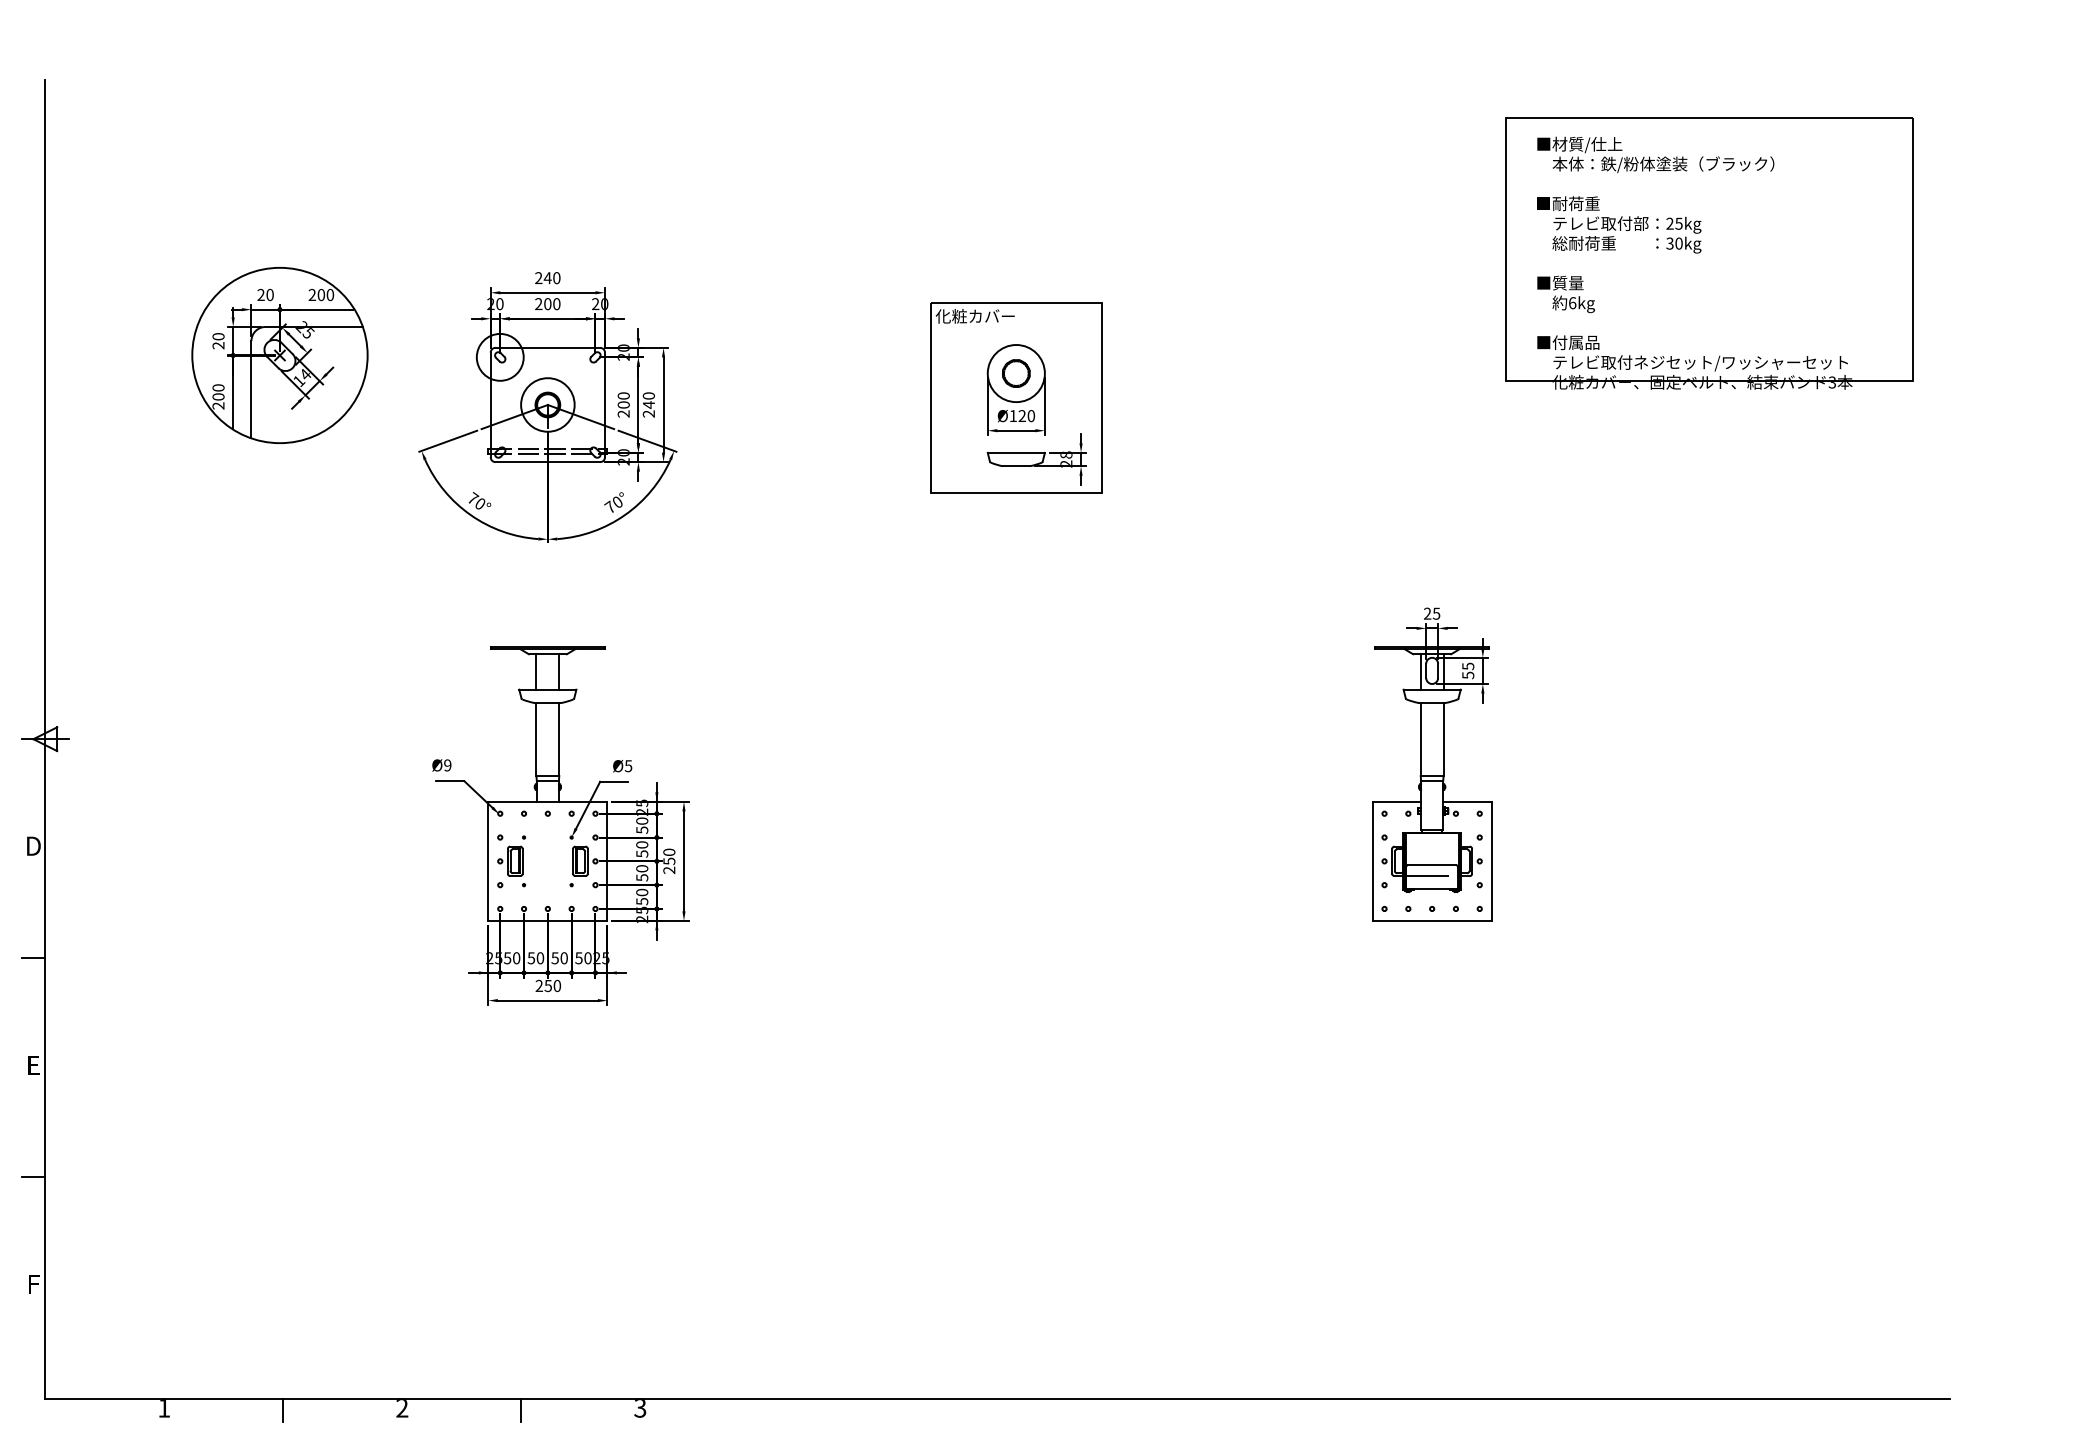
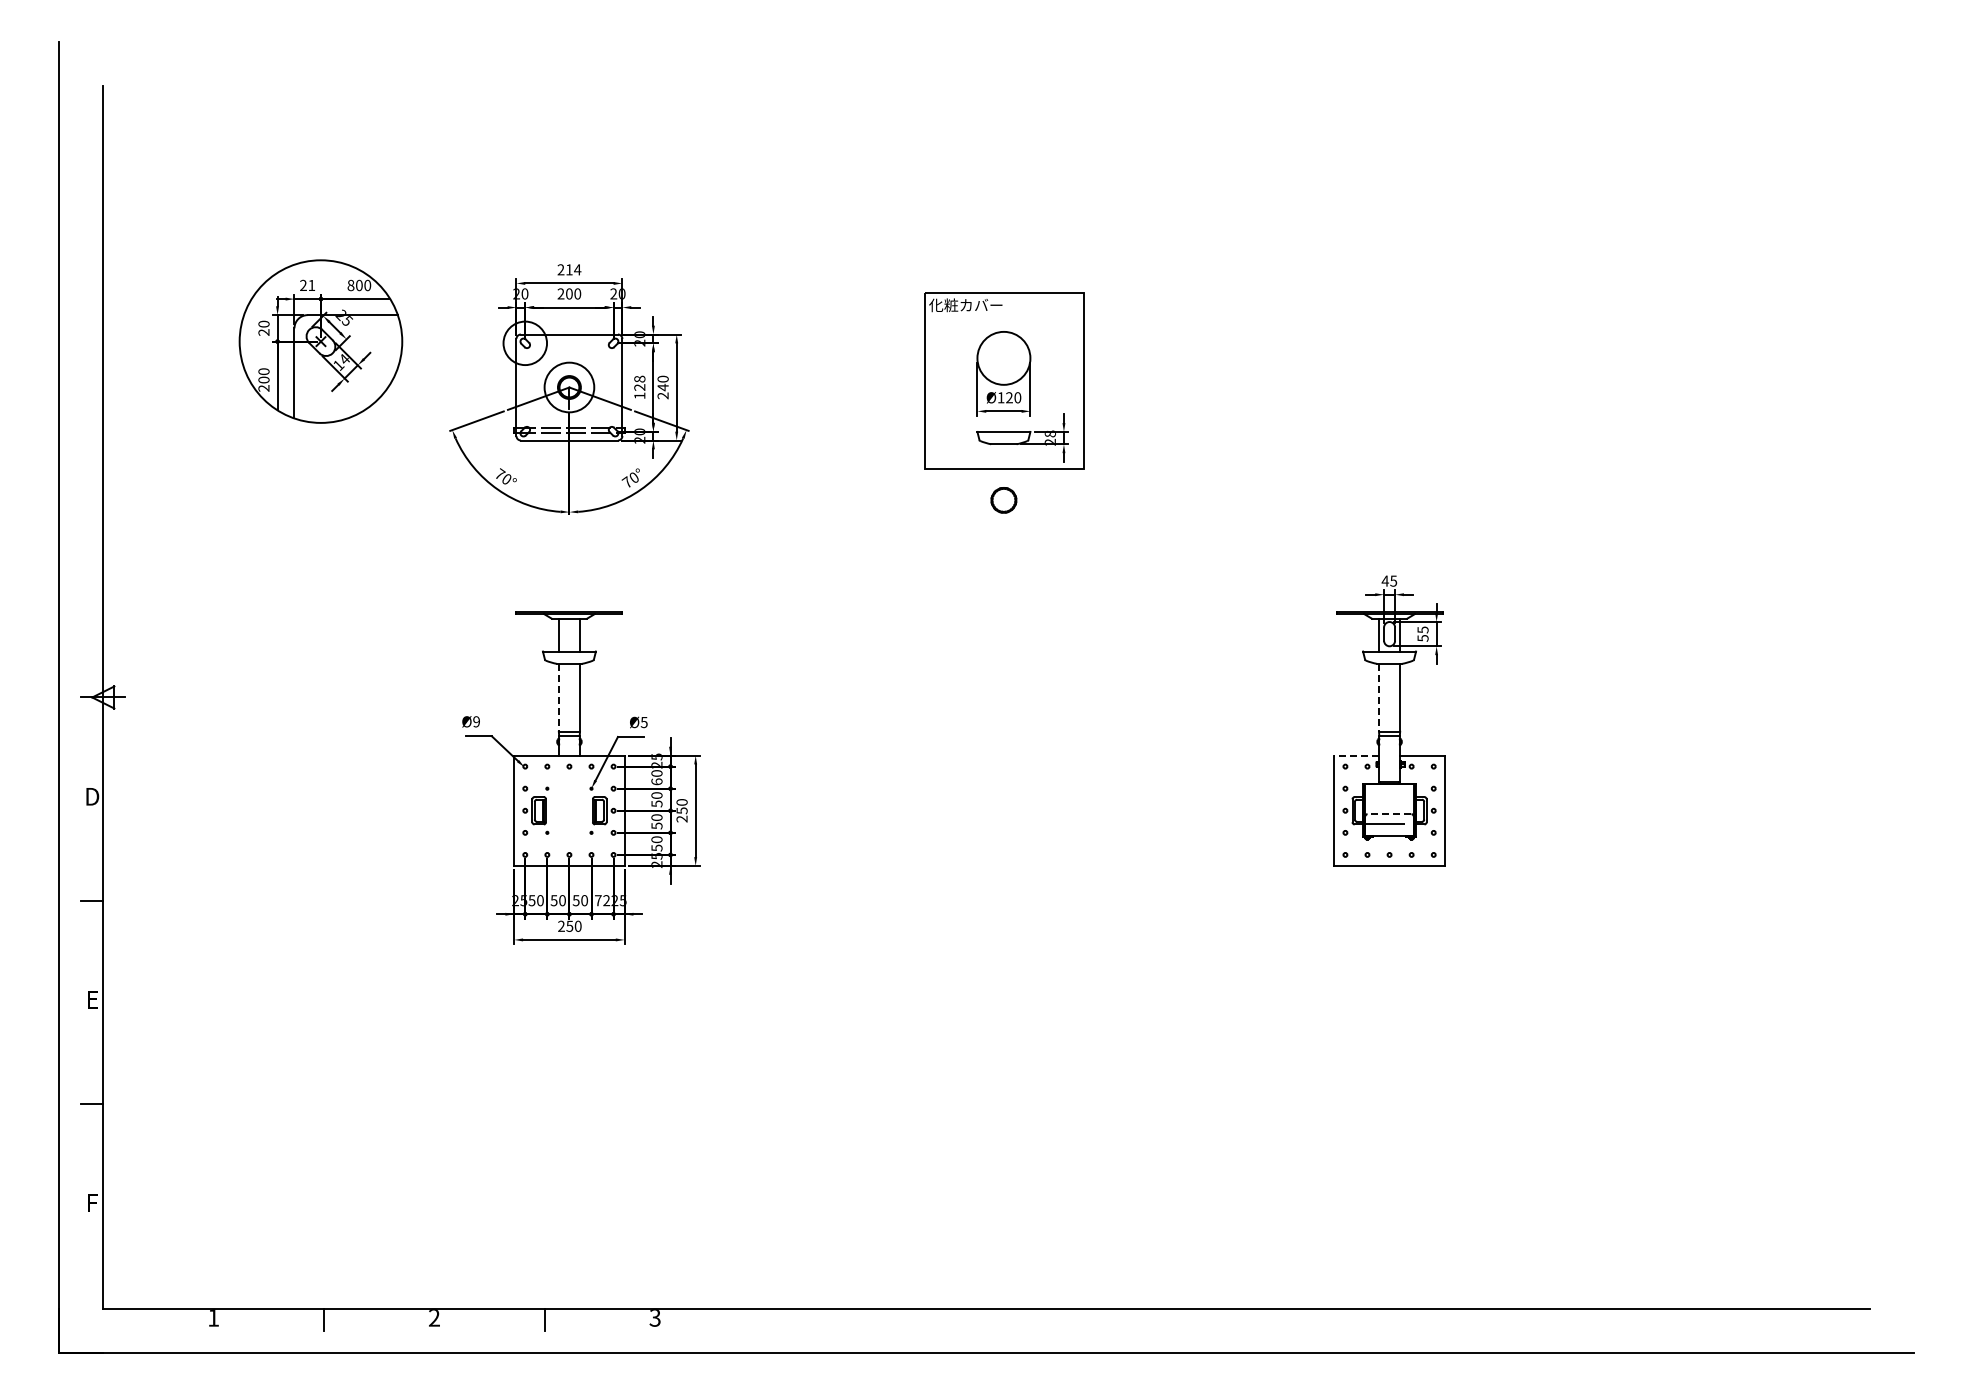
part: (1709, 252) -> (1646, 246), removed
text: (552, 277) -> (573, 269), 240 -> 214
text: (269, 294) -> (311, 285), 20 -> 21
text: (311, 294) -> (350, 285), 200 -> 800
part: (1015, 373) -> (1003, 500), moved
text: (623, 404) -> (639, 387), 200 -> 128
text: (1426, 613) -> (1384, 580), 25 -> 45
line: (536, 739) -> (558, 697), solid -> dashed
line: (1420, 739) -> (1378, 697), solid -> dashed
line: (1396, 801) -> (1356, 755), solid -> dashed
text: (641, 829) -> (656, 781), 50 -> 60
line: (1432, 865) -> (1389, 814), solid -> dashed
text: (583, 958) -> (602, 900), 50 -> 72

